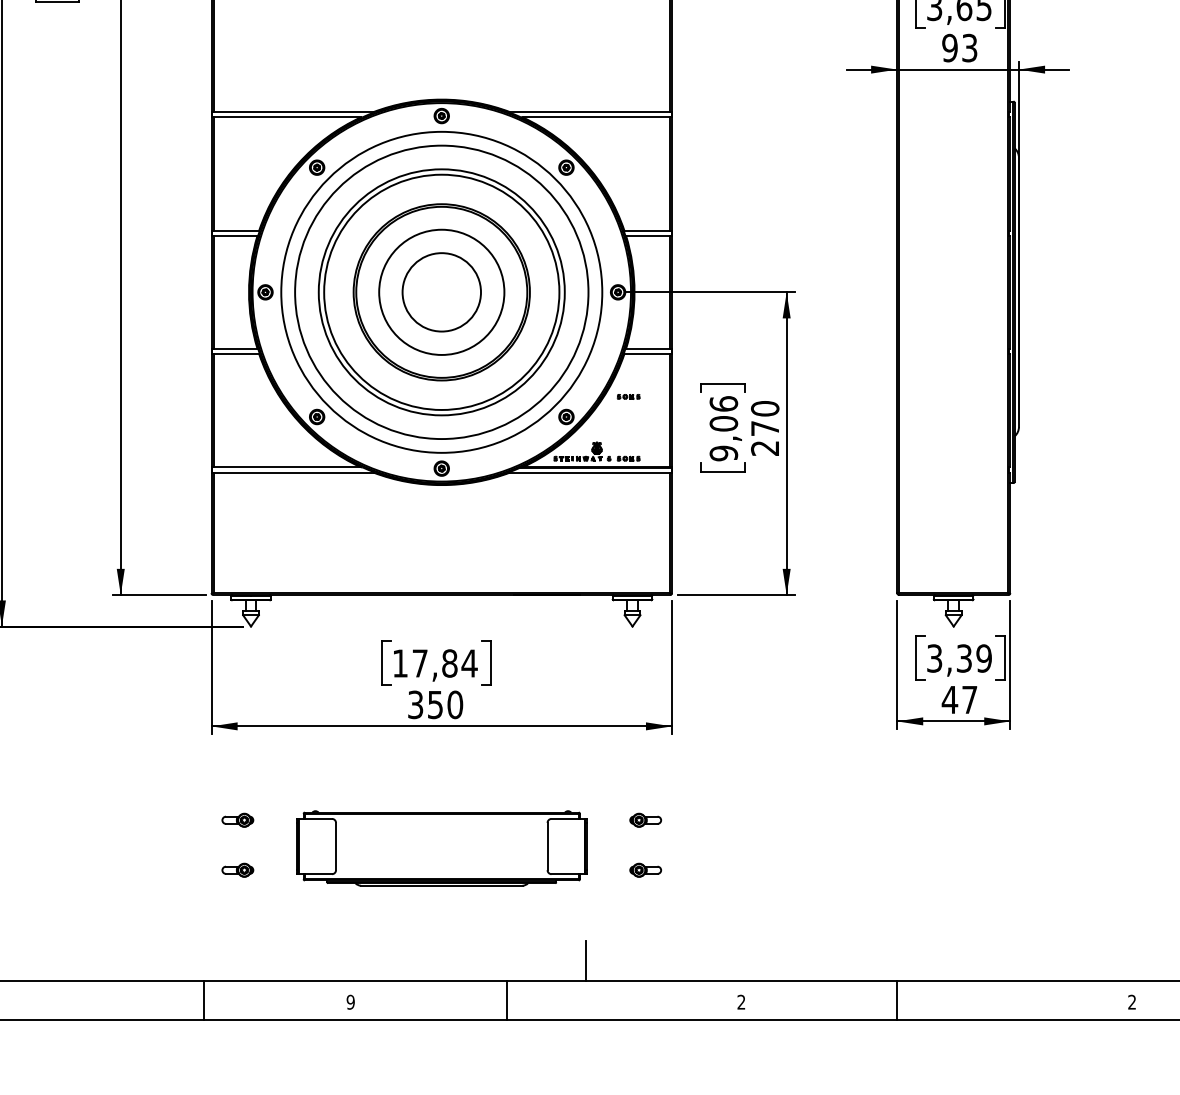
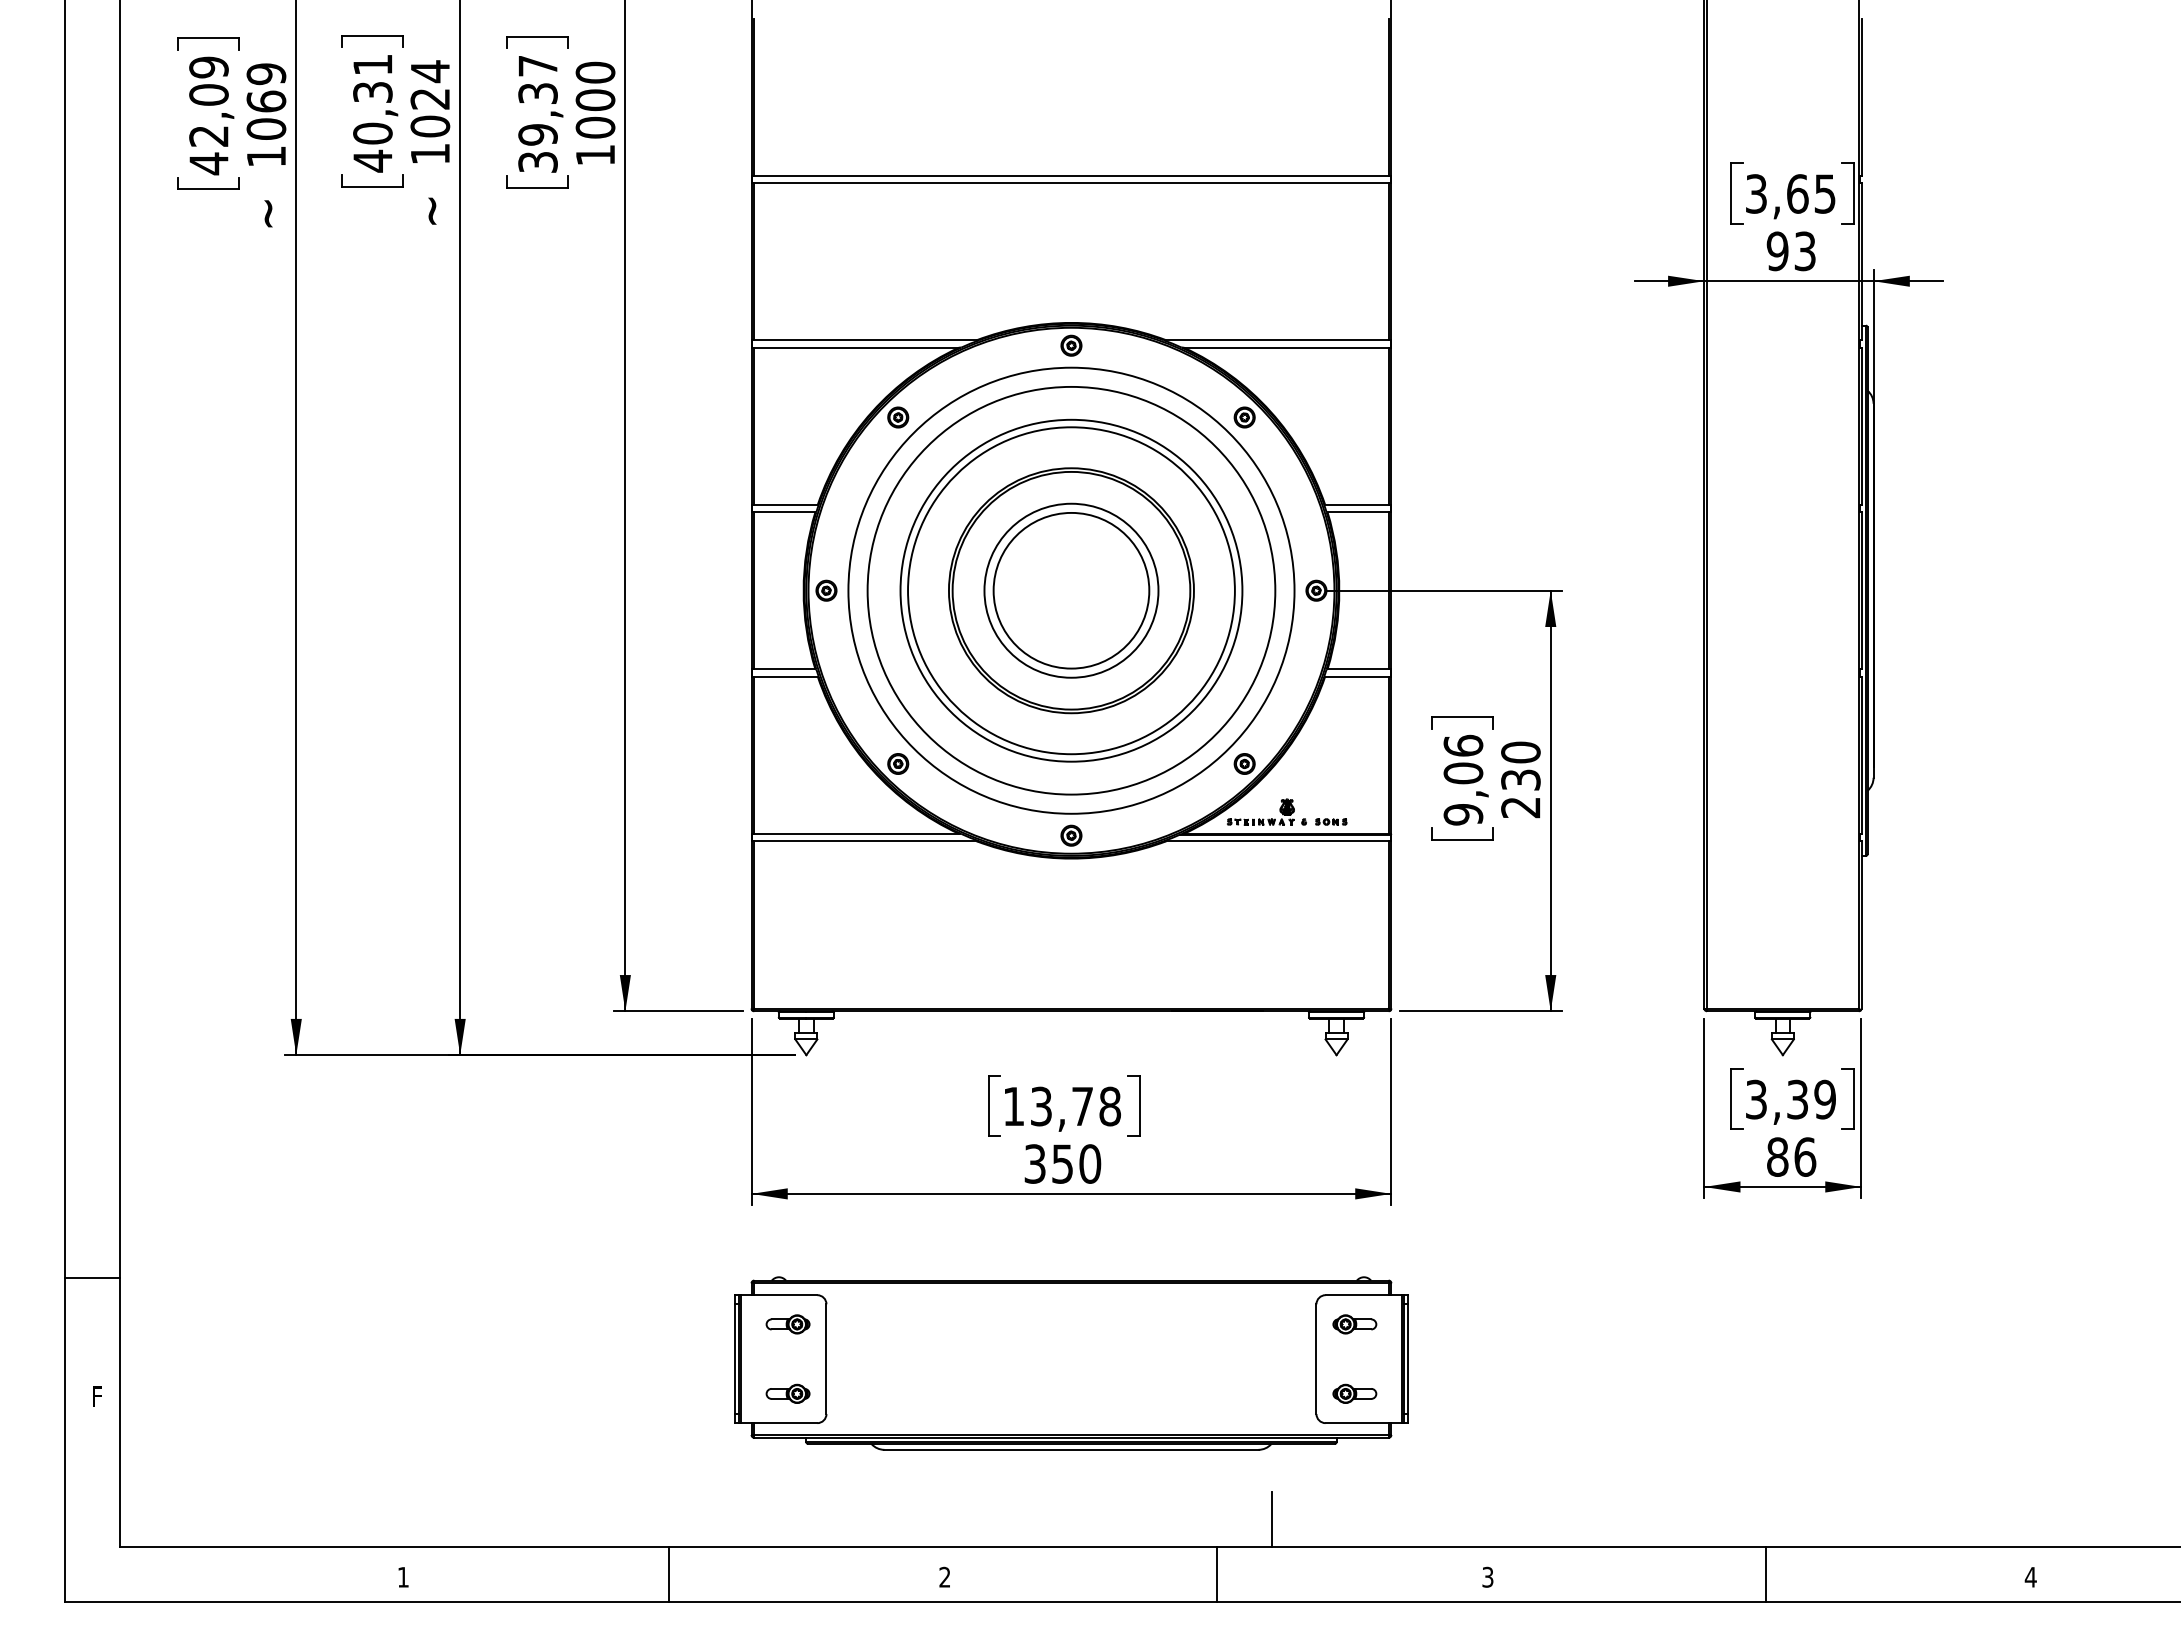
circle: (441, 292) -> (1071, 590), size x1.43
part: (628, 396) -> (1331, 735), removed
text: (764, 428) -> (1520, 779), 270 -> 230
text: (445, 663) -> (1076, 1106), 17,84 -> 13,78
text: (959, 699) -> (1791, 1156), 47 -> 86
part: (441, 848) -> (1071, 1363), size x1.67
line: (203, 1000) -> (668, 1574), moved
line: (507, 1000) -> (1217, 1574), moved
line: (896, 1000) -> (1765, 1574), moved
text: (1131, 1001) -> (2030, 1576), 2 -> 4
text: (350, 1002) -> (944, 1577), 9 -> 2
text: (741, 1002) -> (1487, 1577), 2 -> 3

